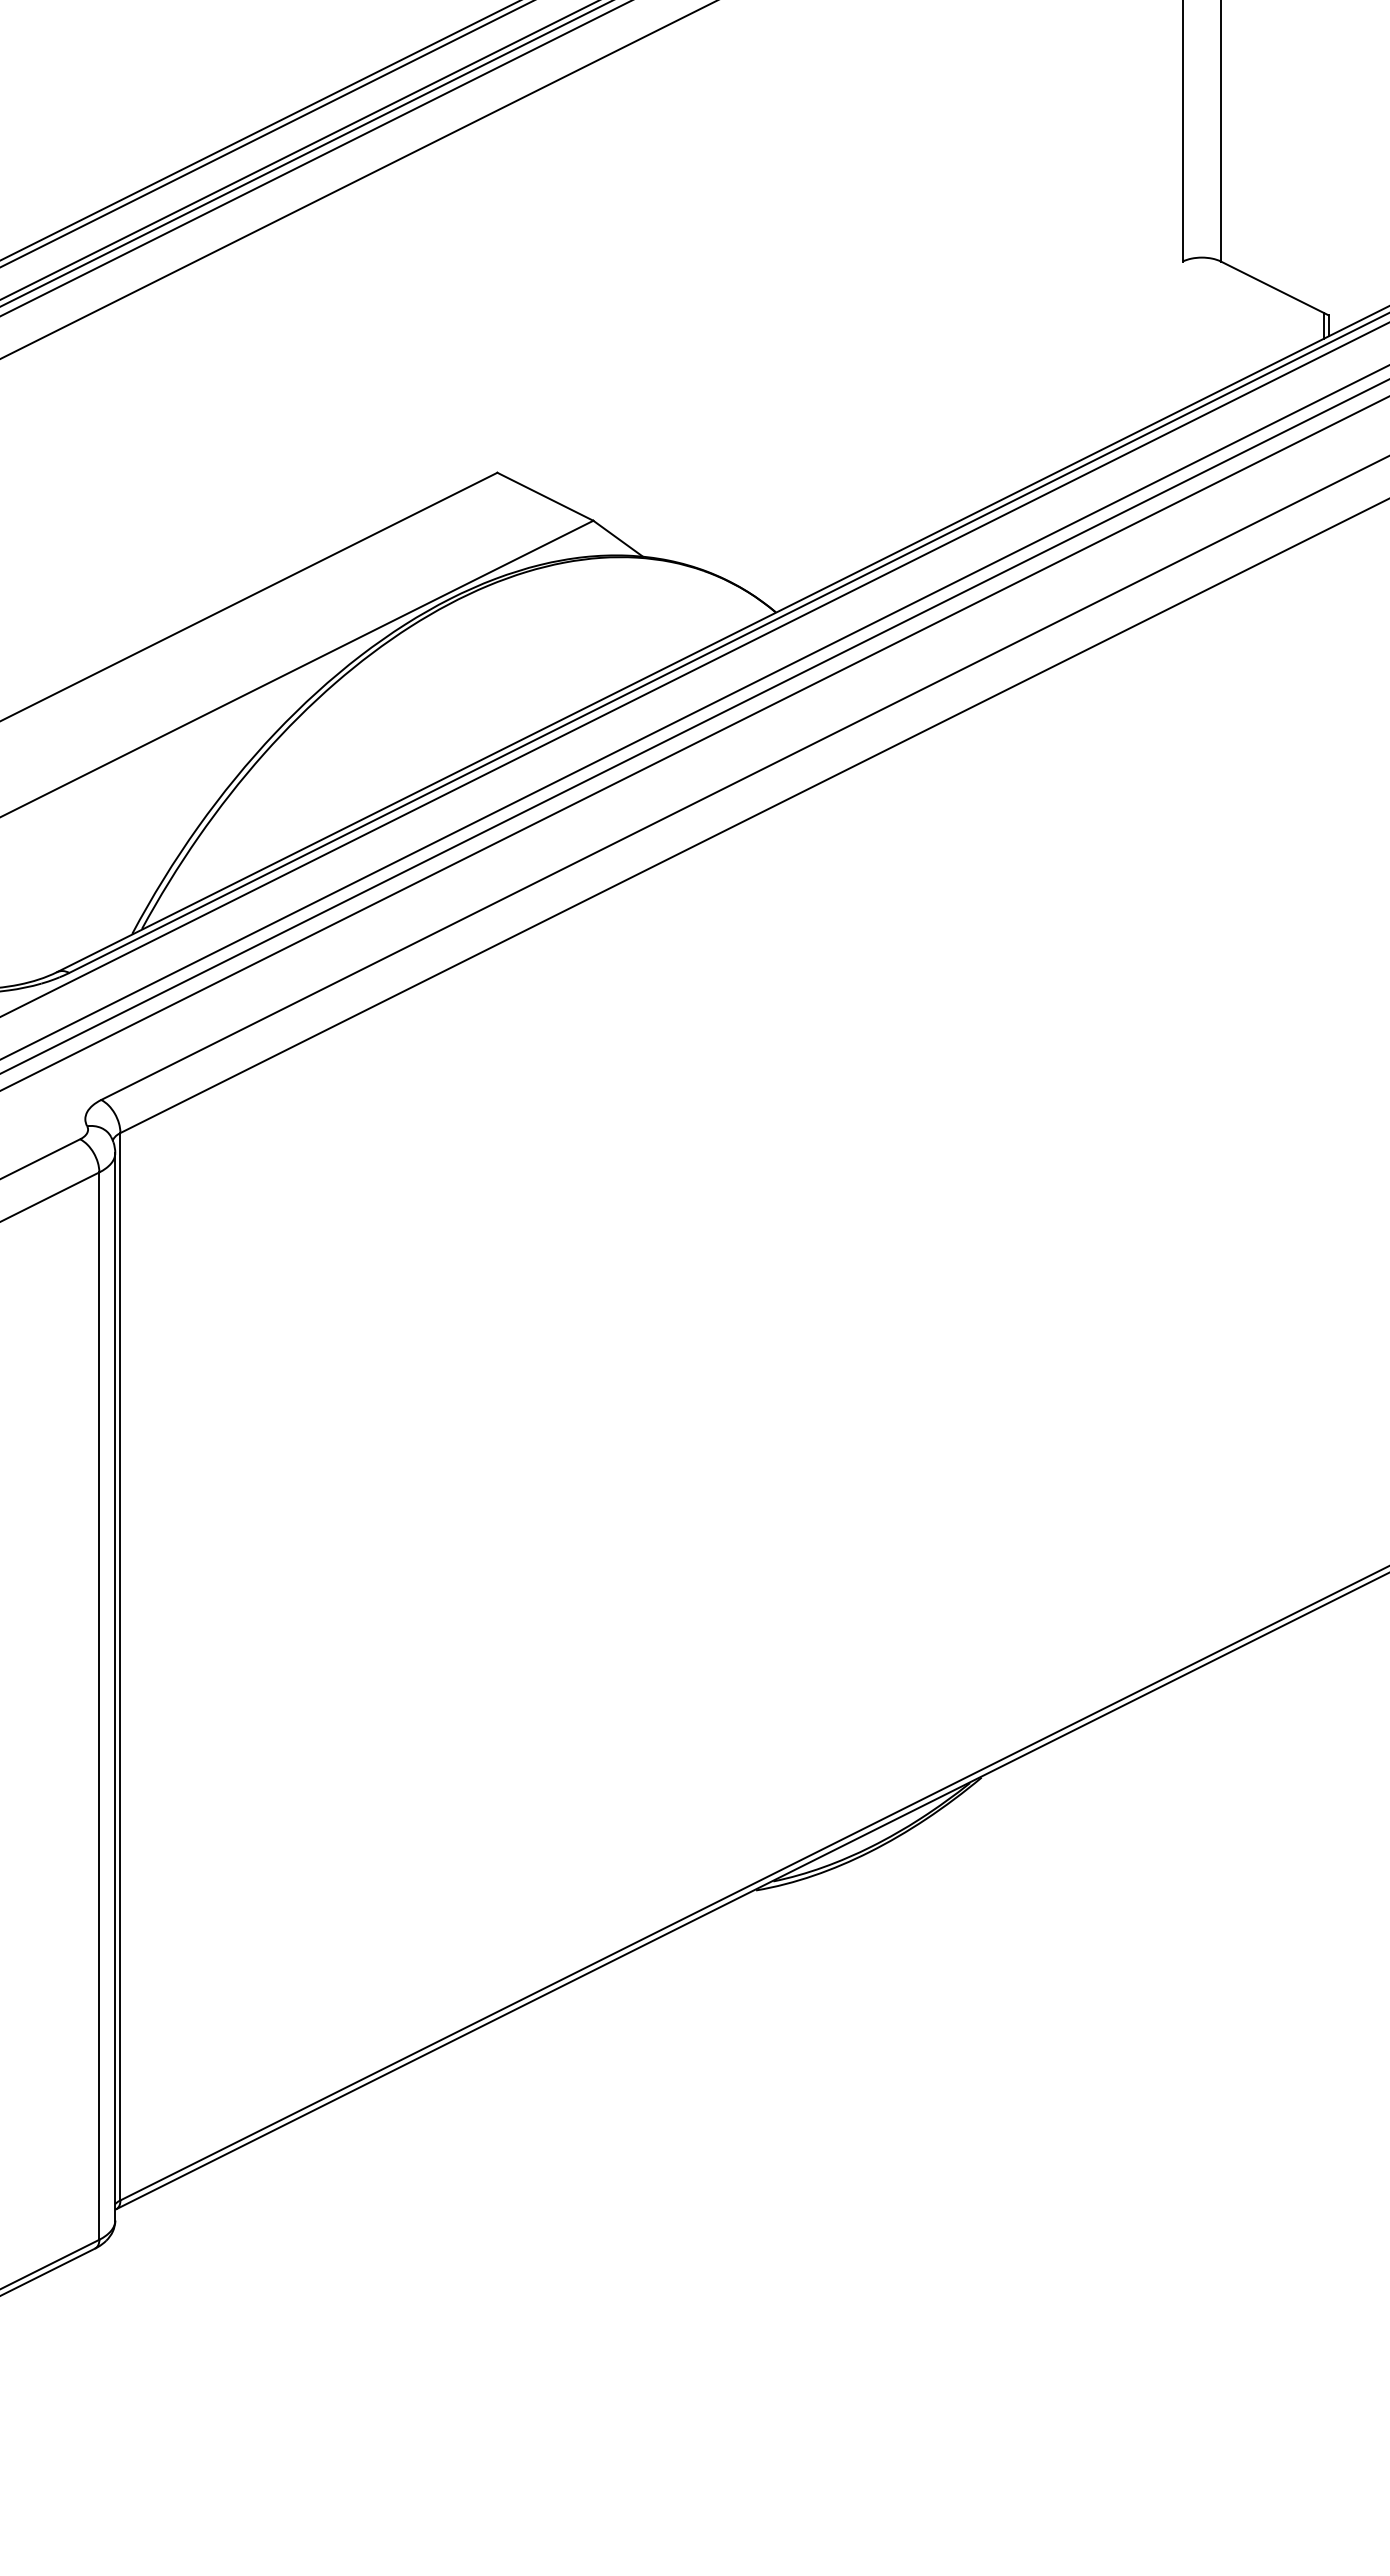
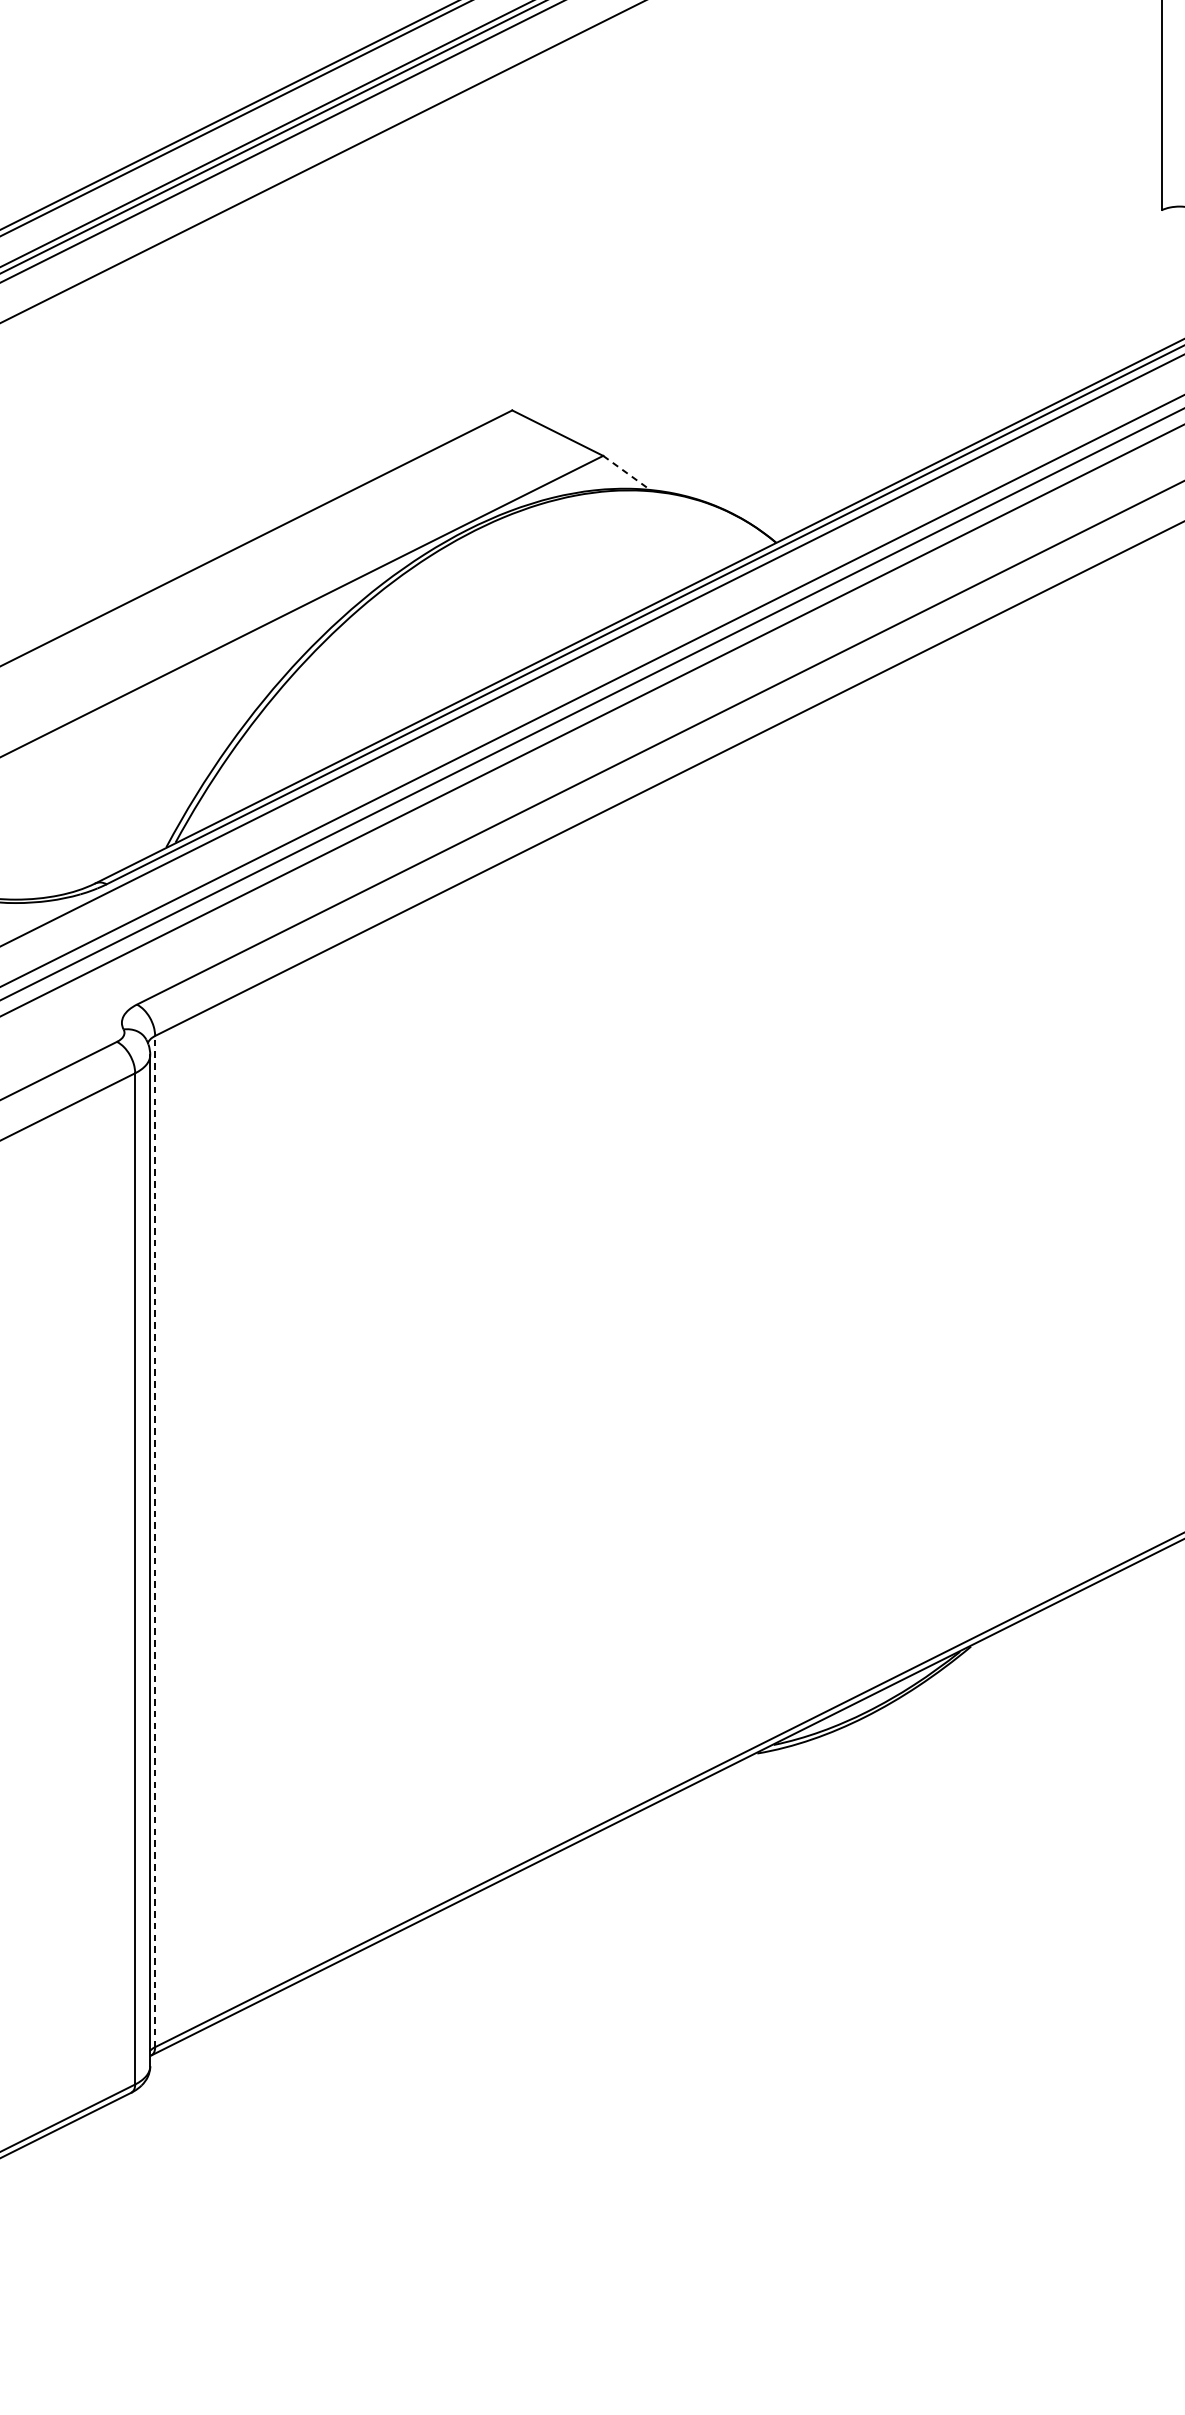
line: (618, 538) -> (627, 472), solid -> dashed
line: (120, 1666) -> (155, 1541), solid -> dashed

